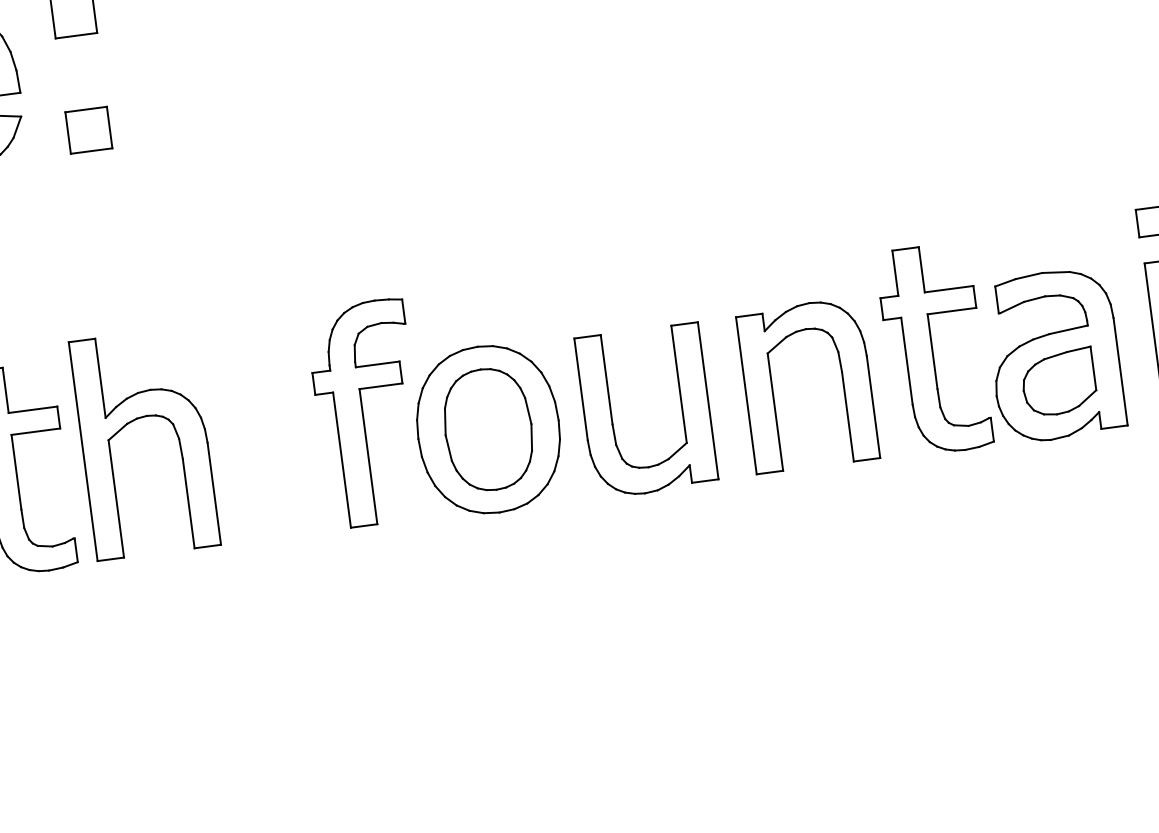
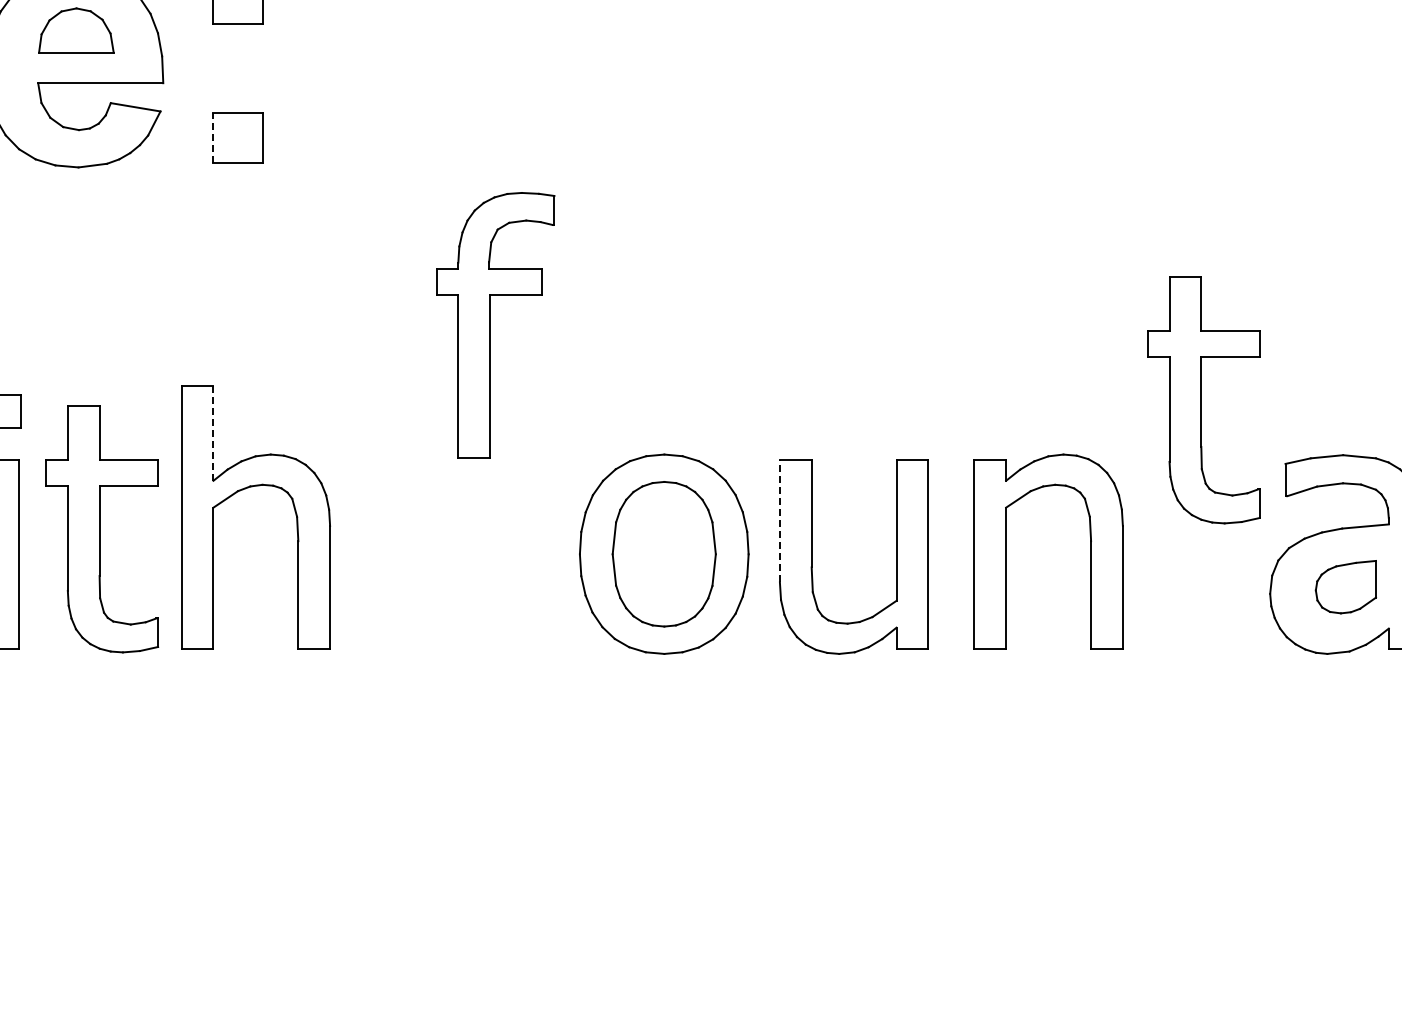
line: (68, 133) -> (213, 138), solid -> dashed
part: (934, 350) -> (1203, 400), moved
line: (100, 378) -> (213, 433), solid -> dashed
part: (1058, 381) -> (1345, 586), size x0.7
line: (580, 388) -> (779, 520), solid -> dashed
part: (367, 413) -> (495, 325), moved

